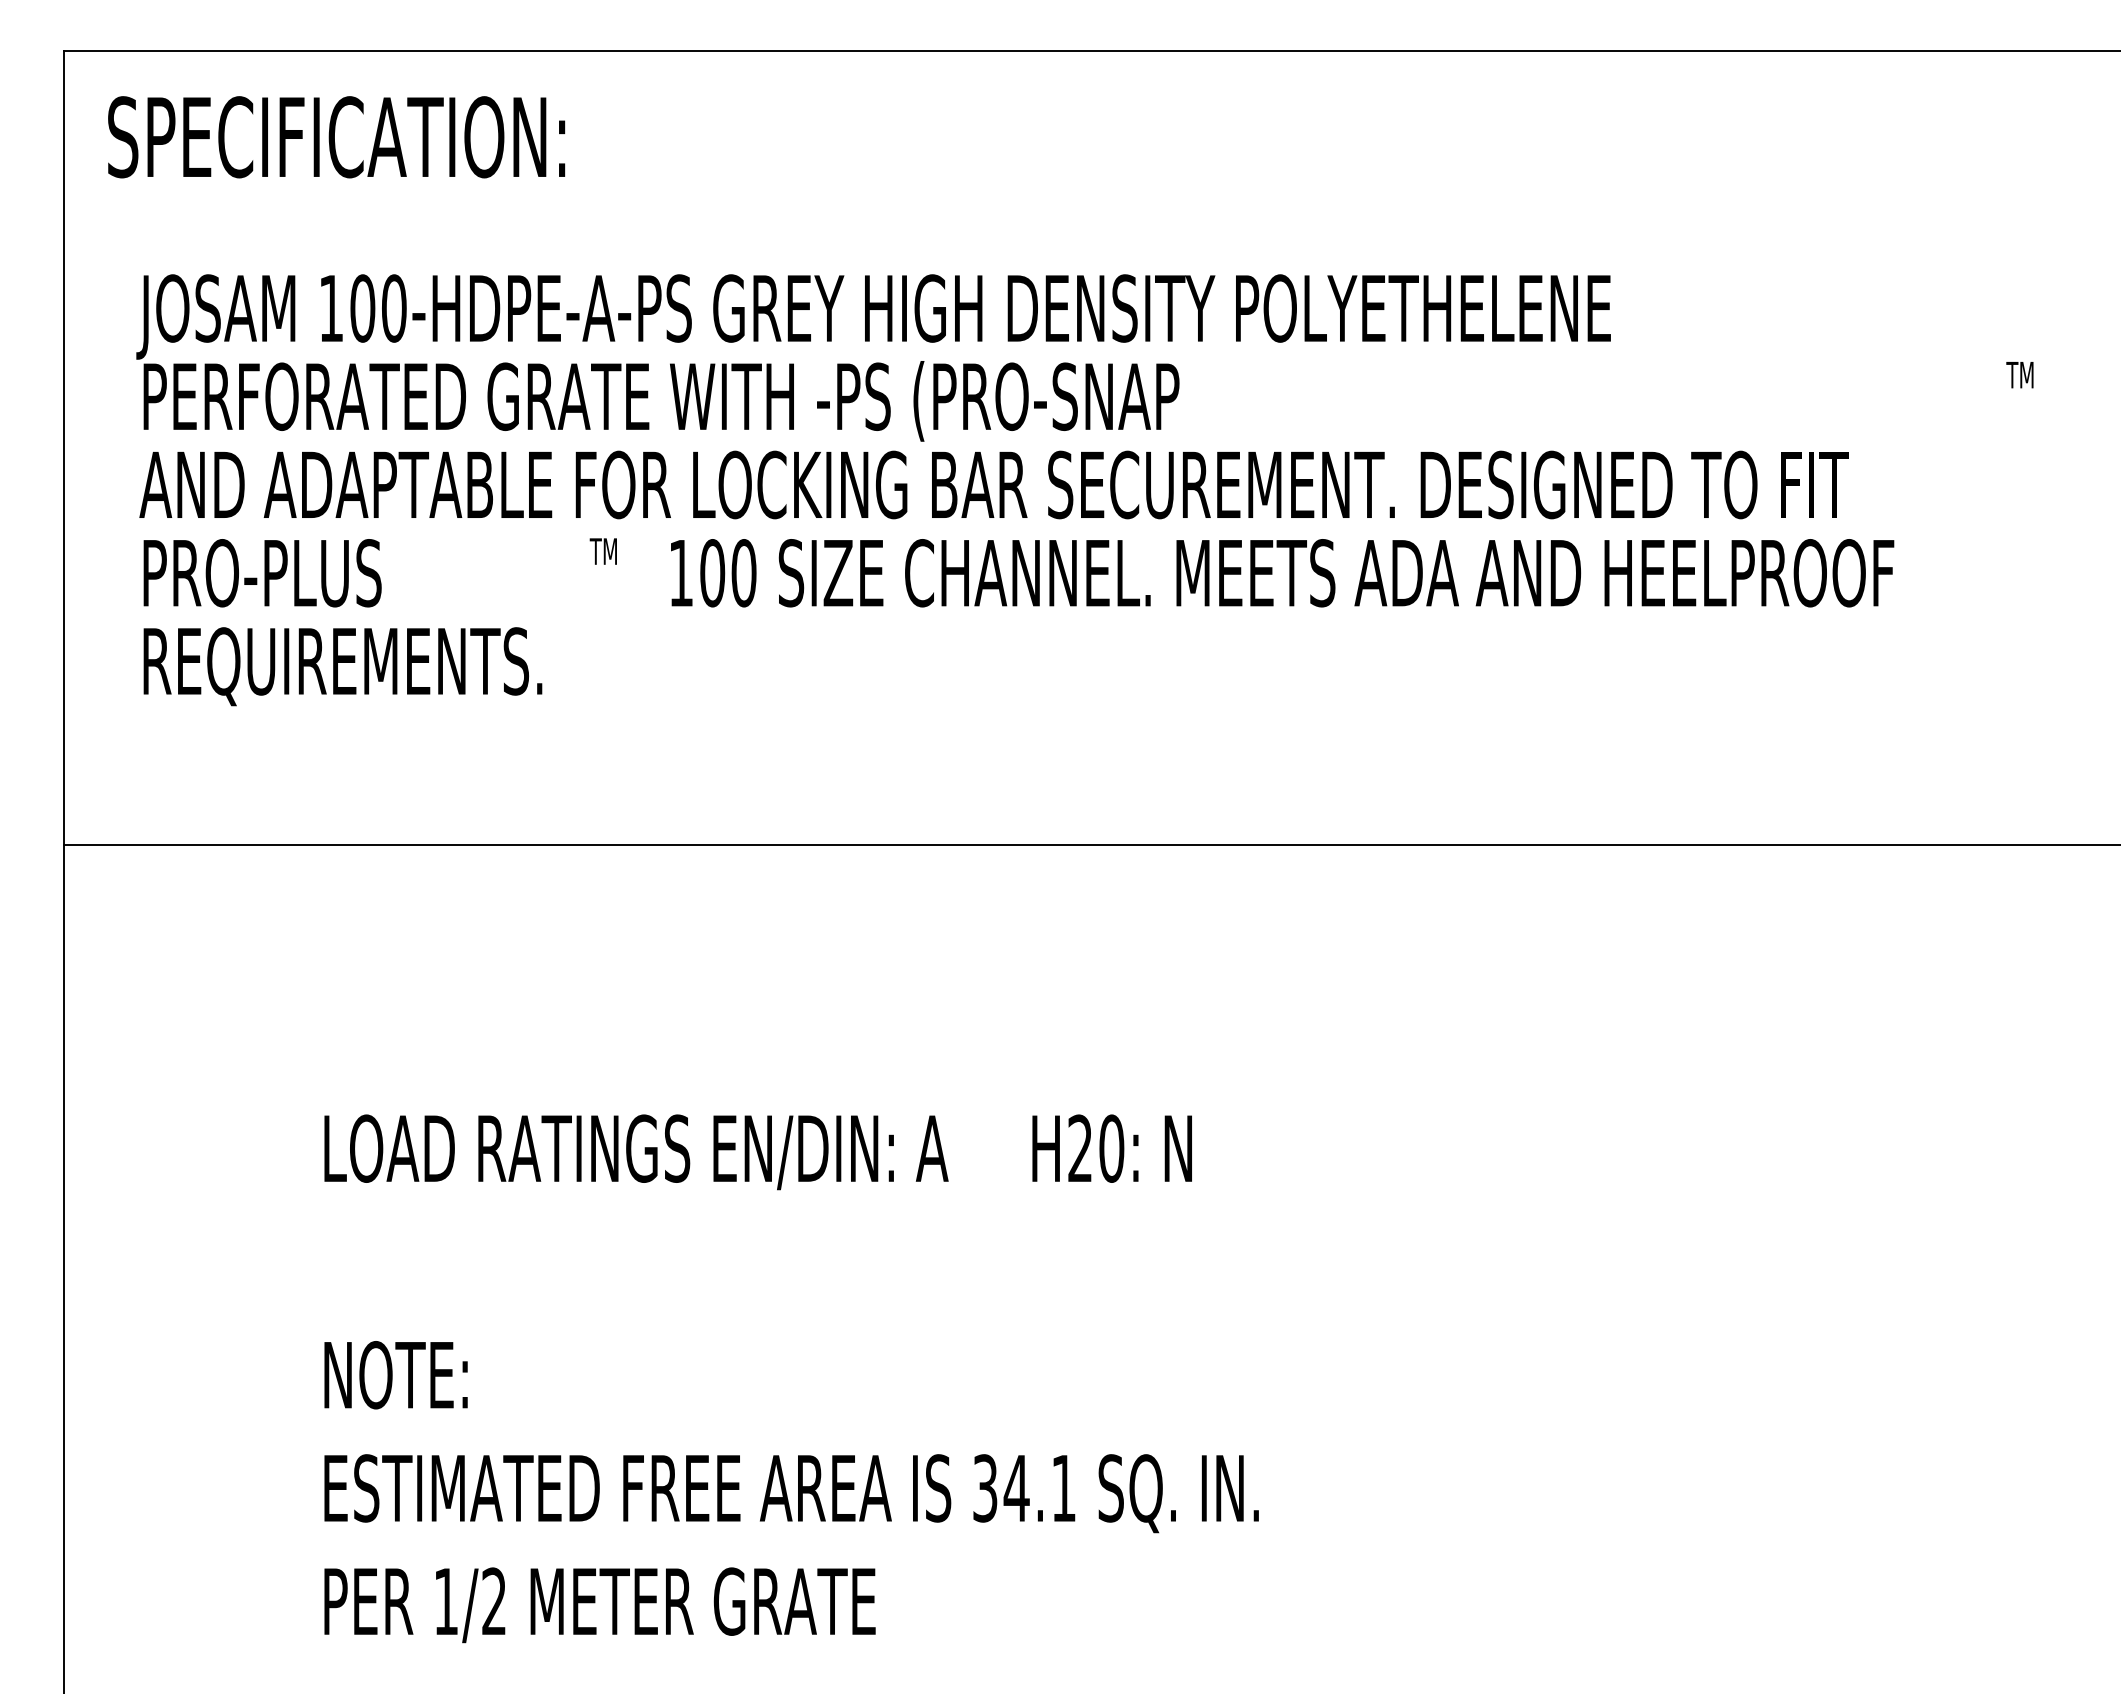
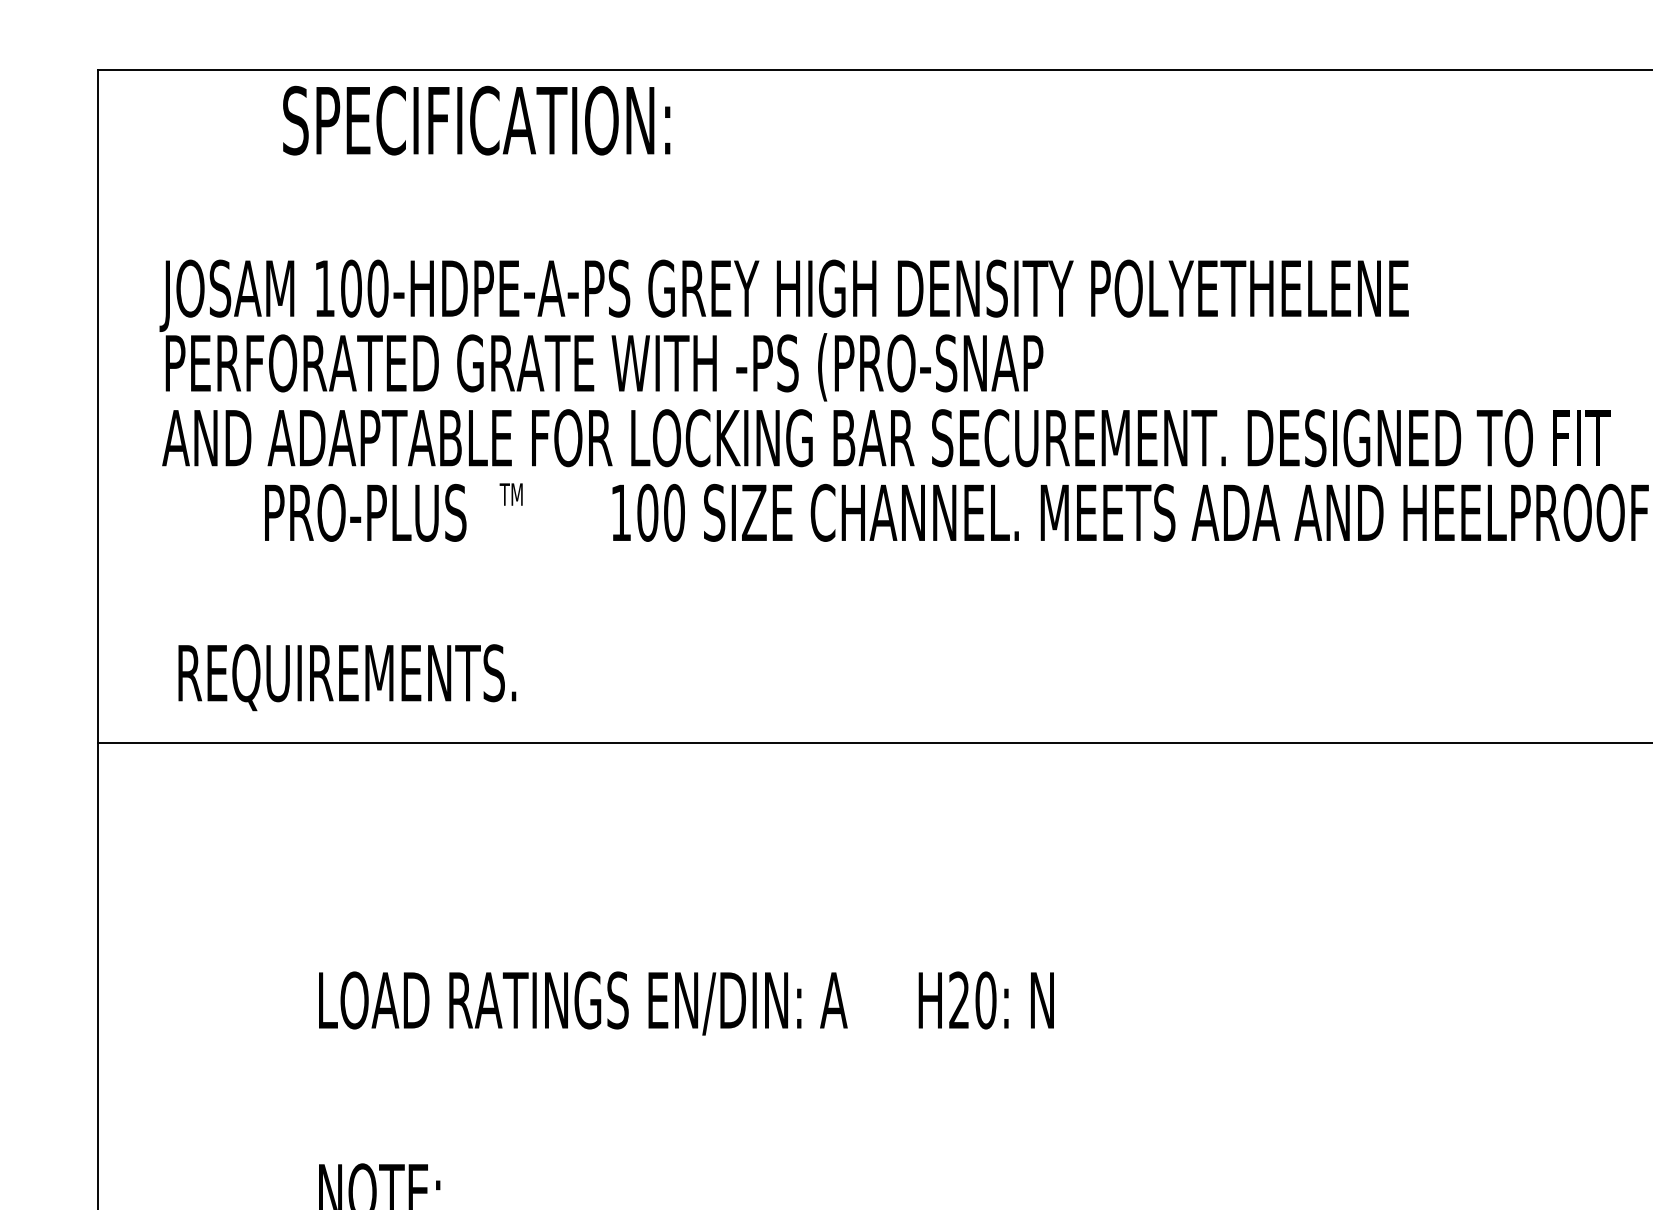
text: (336, 137) -> (476, 120), moved
text: (602, 551) -> (510, 494), moved
text: (262, 573) -> (365, 513), moved
text: (342, 666) -> (346, 677), moved

